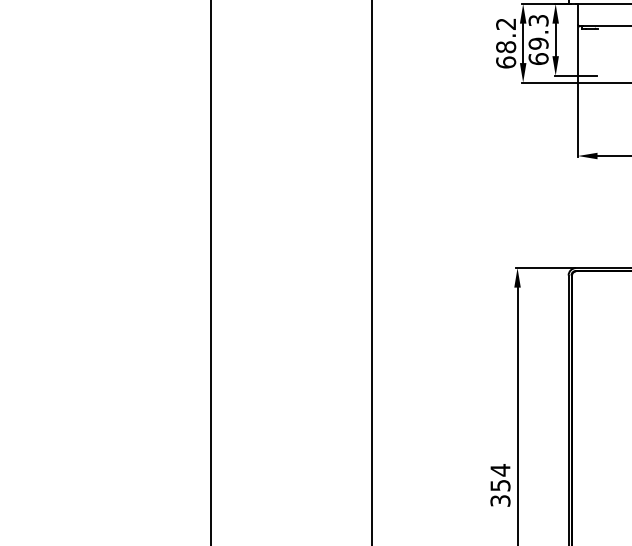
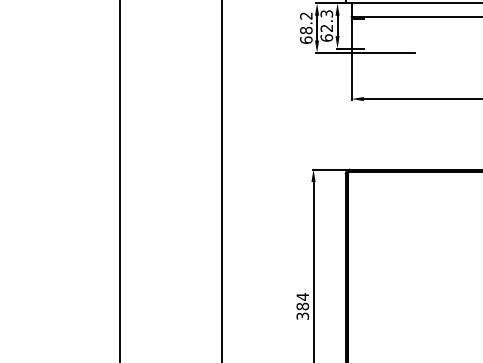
text: (538, 43) -> (326, 28), 69.3 -> 62.3
text: (500, 485) -> (302, 306), 354 -> 384

